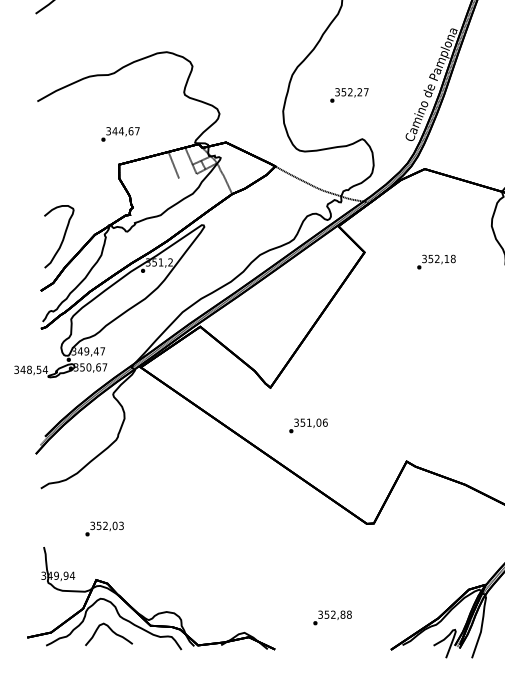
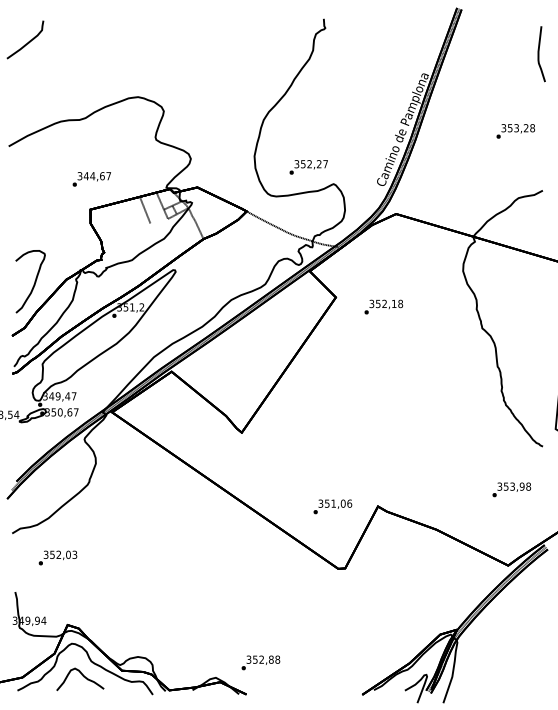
text: (349, 95) -> (308, 167), moved
text: (436, 261) -> (383, 306), moved
text: (308, 425) -> (332, 506), moved
text: (104, 528) -> (57, 557), moved
text: (332, 617) -> (260, 662), moved

